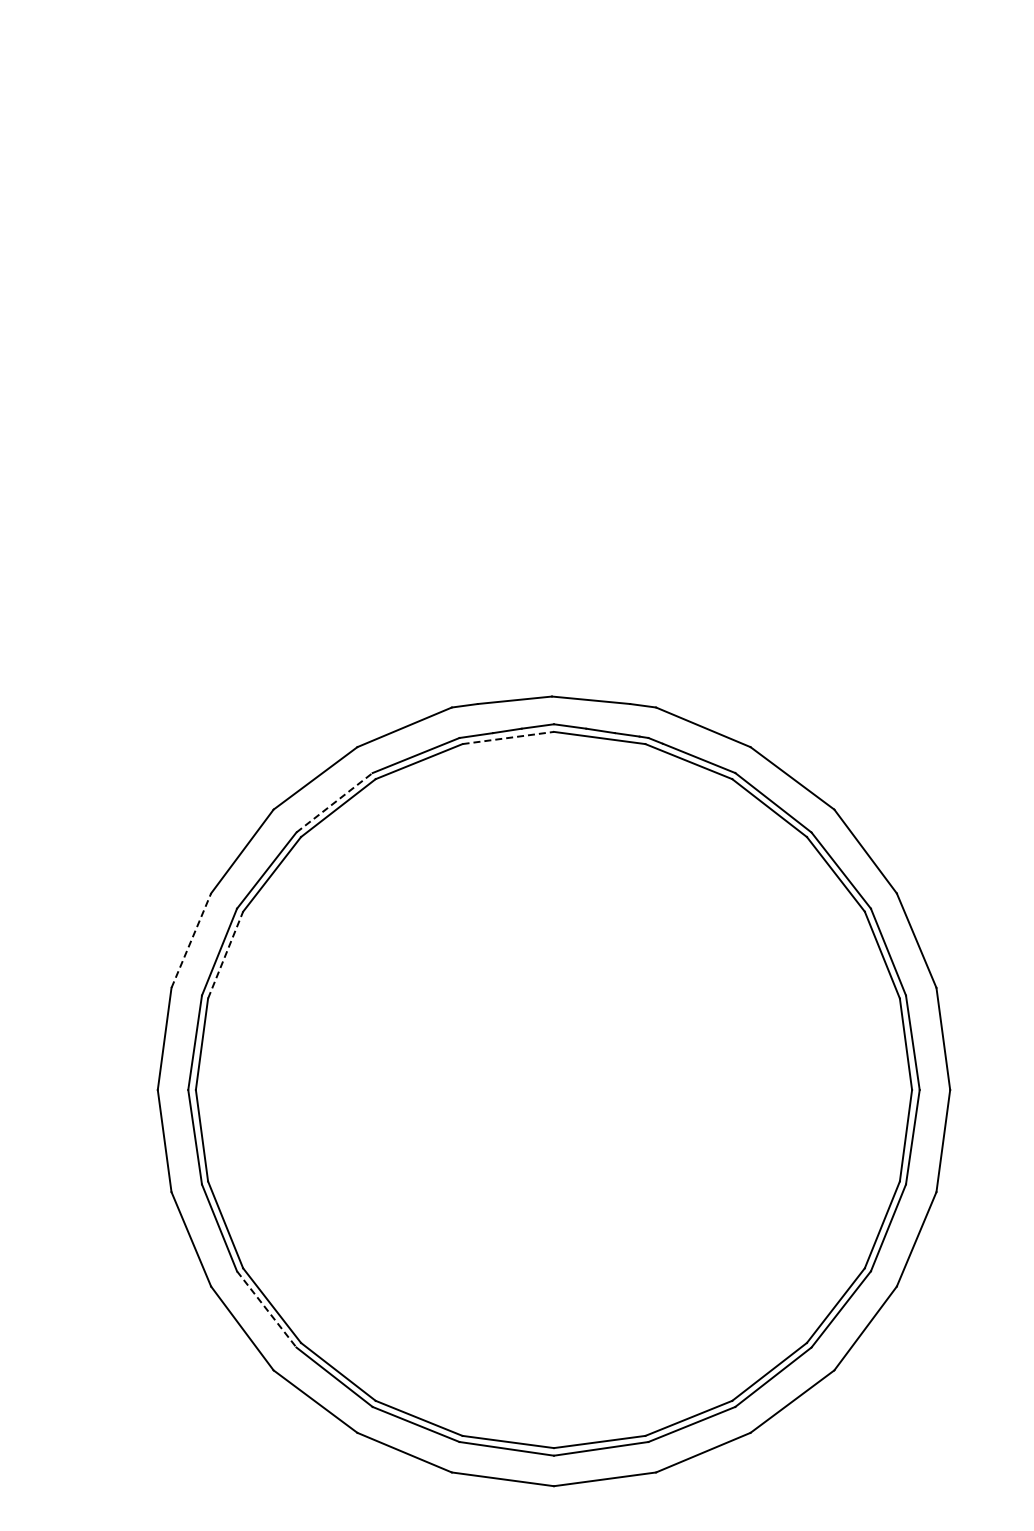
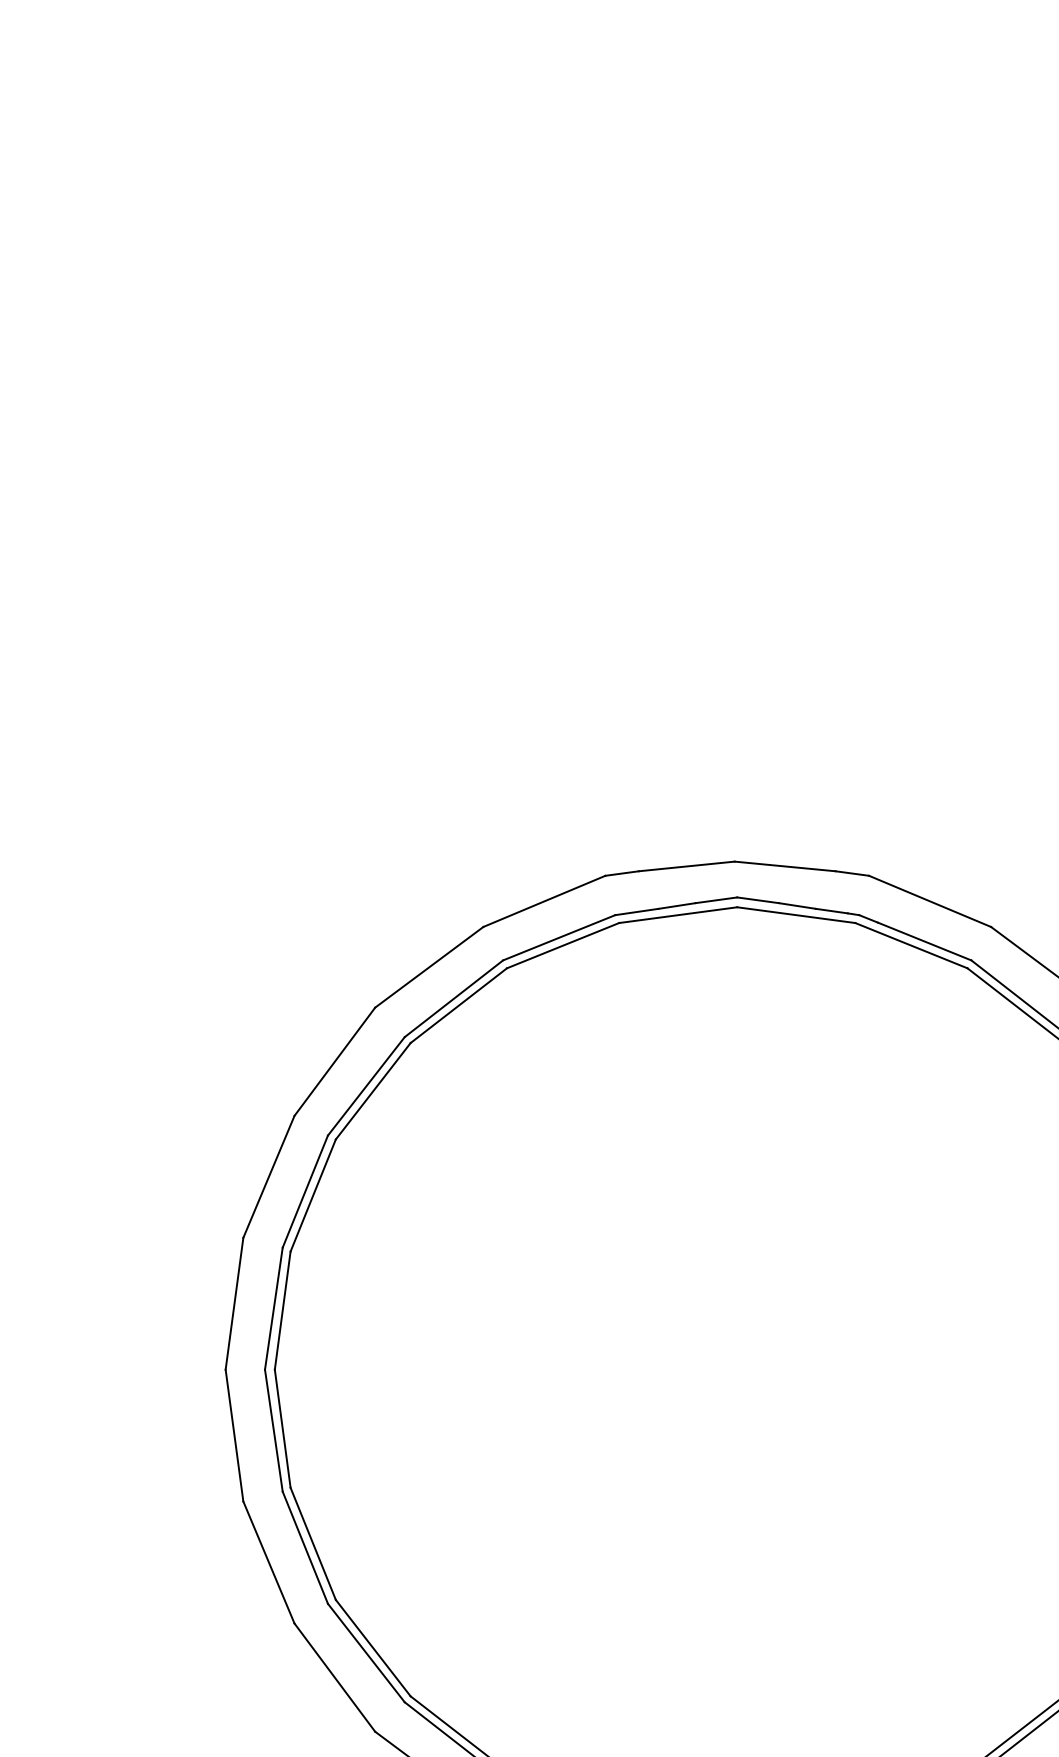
line: (508, 737) -> (678, 914), dashed -> solid
line: (334, 802) -> (453, 998), dashed -> solid
line: (191, 940) -> (269, 1176), dashed -> solid
line: (225, 955) -> (313, 1196), dashed -> solid
line: (267, 1309) -> (367, 1653), dashed -> solid

